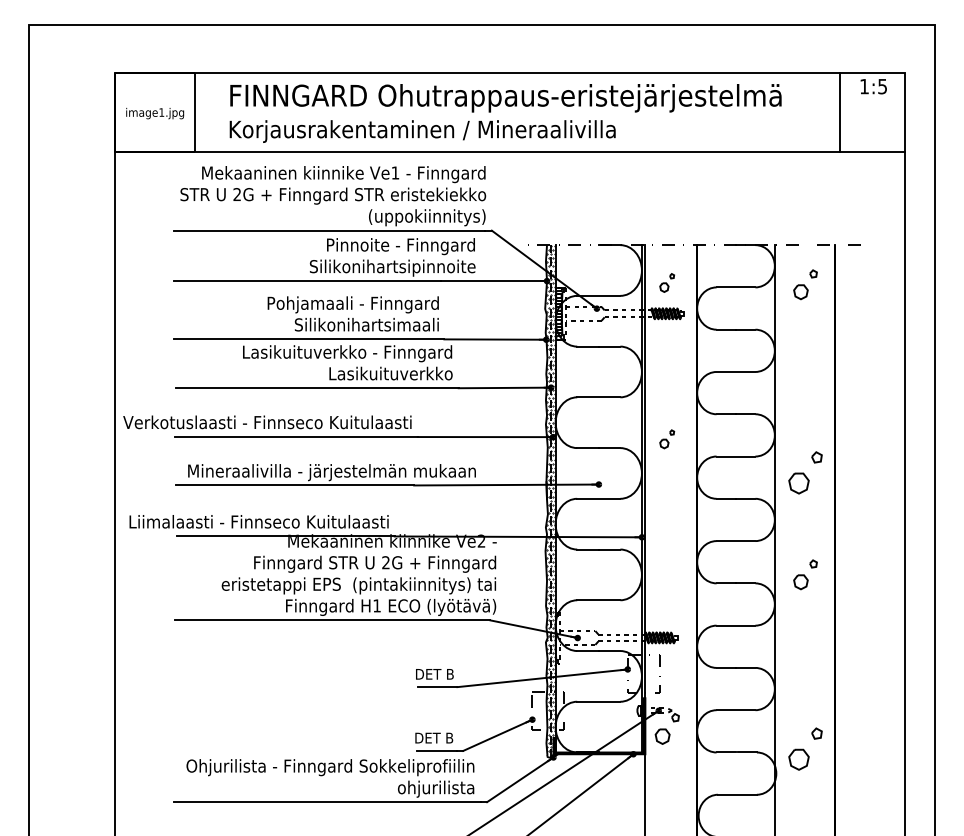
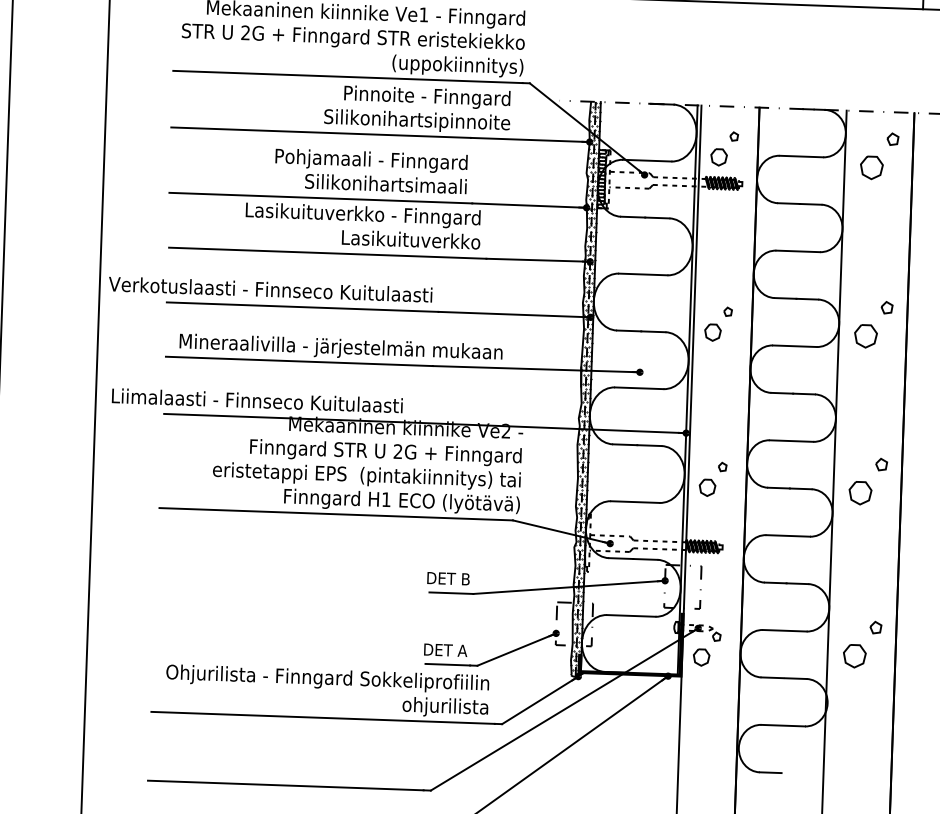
part: (666, 282) -> (723, 148), size x1.67
part: (805, 284) -> (879, 156), size x1.43
part: (666, 439) -> (717, 324), size x1.67
part: (805, 472) -> (873, 324), moved
part: (805, 574) -> (868, 481), size x1.43
part: (666, 577) -> (712, 479), added
text: (449, 737) -> (462, 650), DET B -> DET A
part: (805, 748) -> (862, 643), moved

